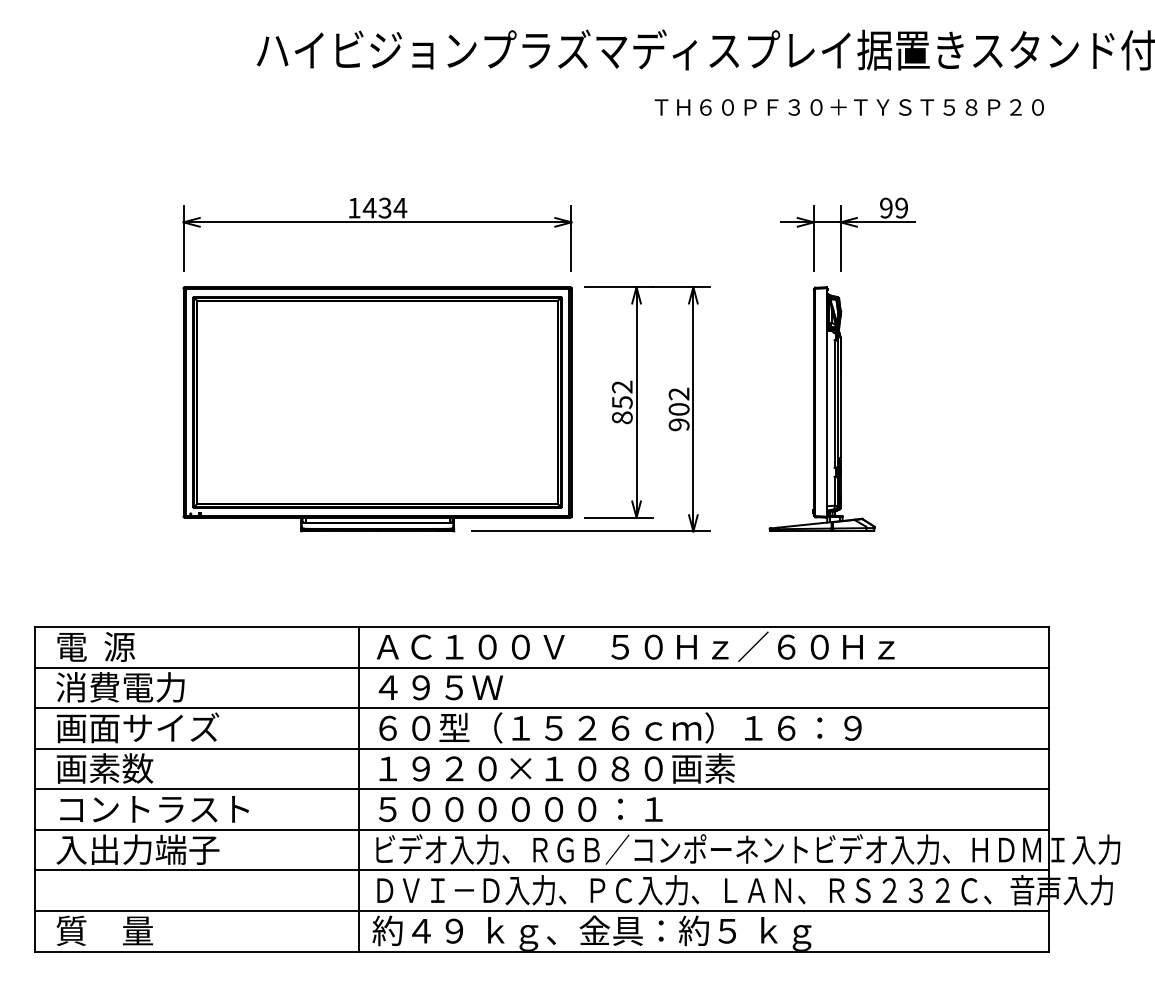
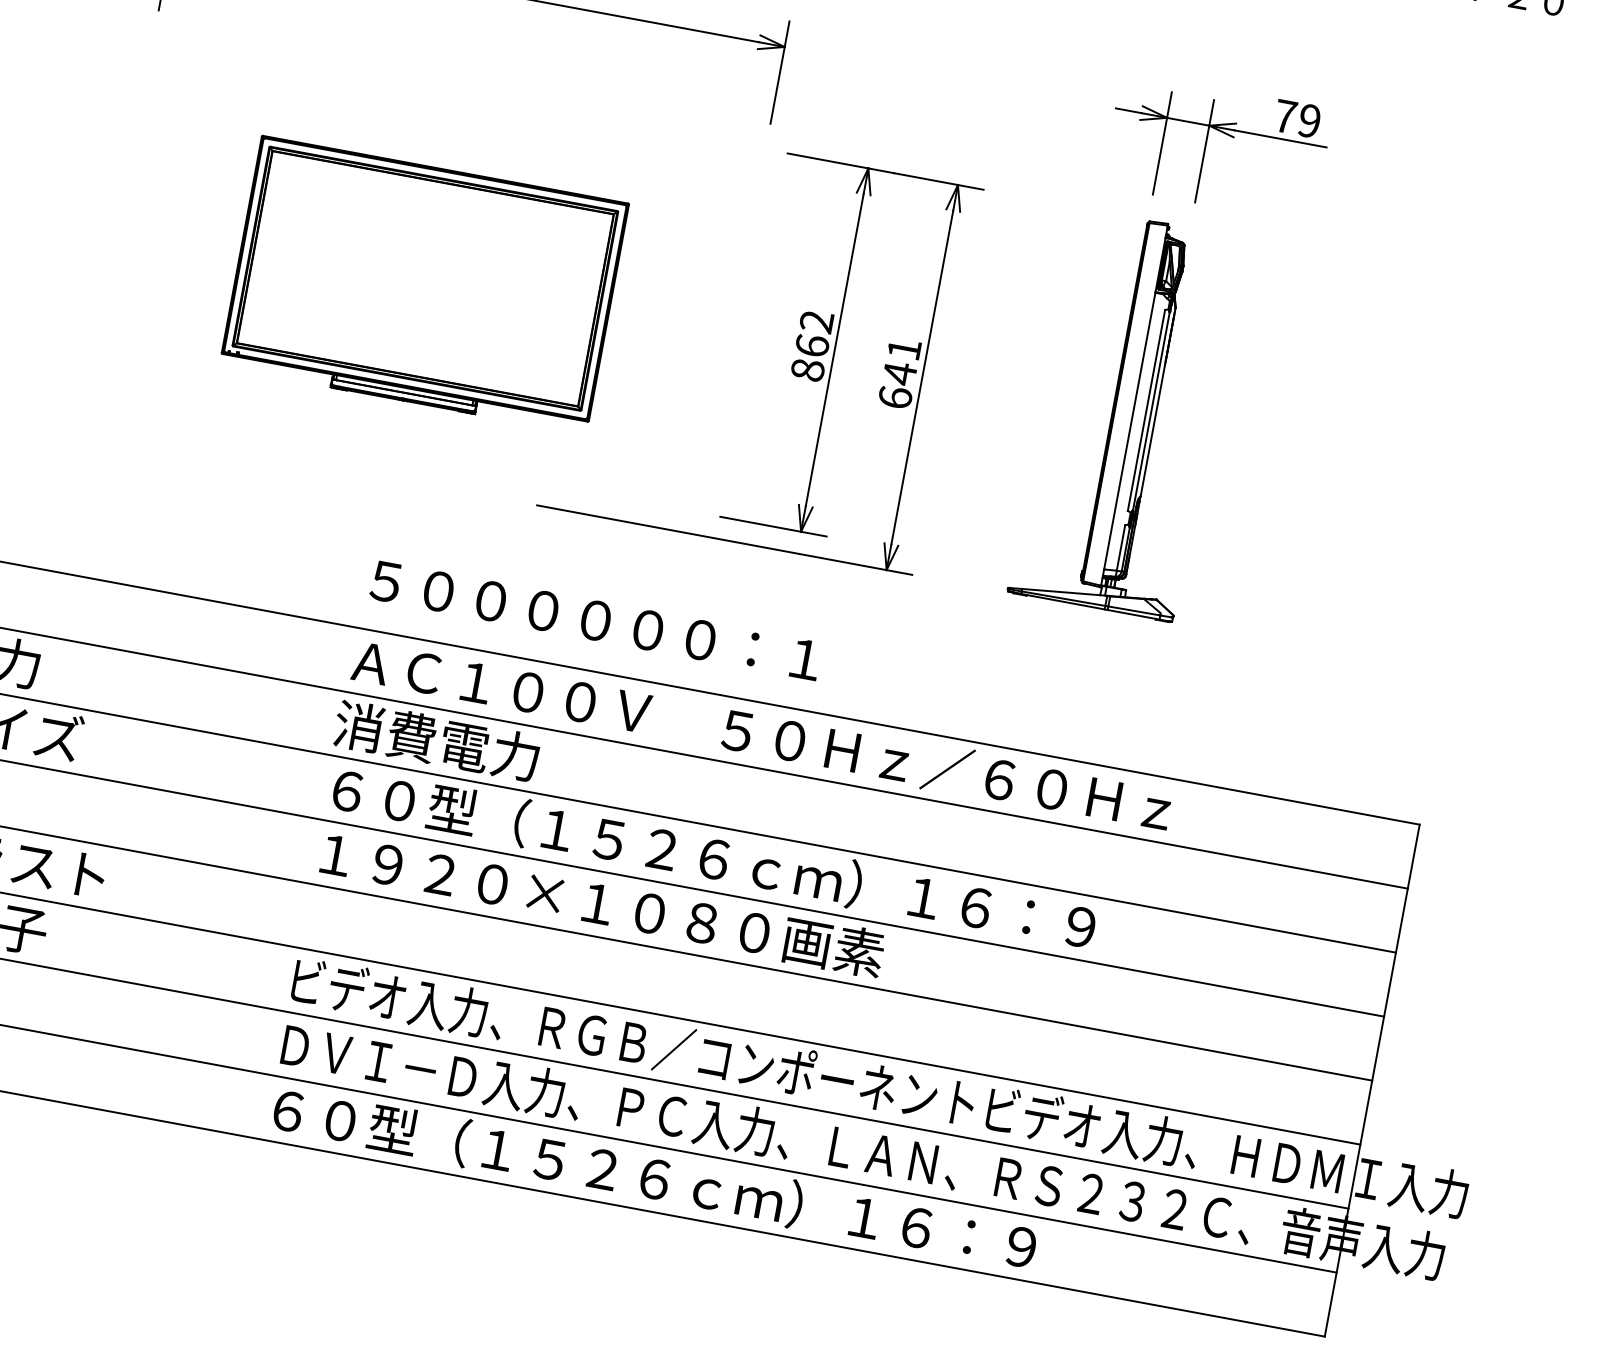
text: (886, 207) -> (1285, 115), 99 -> 79
text: (622, 402) -> (812, 346), 852 -> 862
part: (377, 409) -> (424, 285), size x0.6
text: (678, 409) -> (898, 373), 902 -> 641
text: (437, 687) -> (437, 741), ４９５Ｗ -> 消費電力
line: (359, 788) -> (284, 877), removed
text: (520, 809) -> (595, 620), moved
text: (616, 932) -> (648, 1180), 約４９ ｋｇ、金具：約５ ｋｇ -> ６０型（１５２６ｃｍ）１６：９

